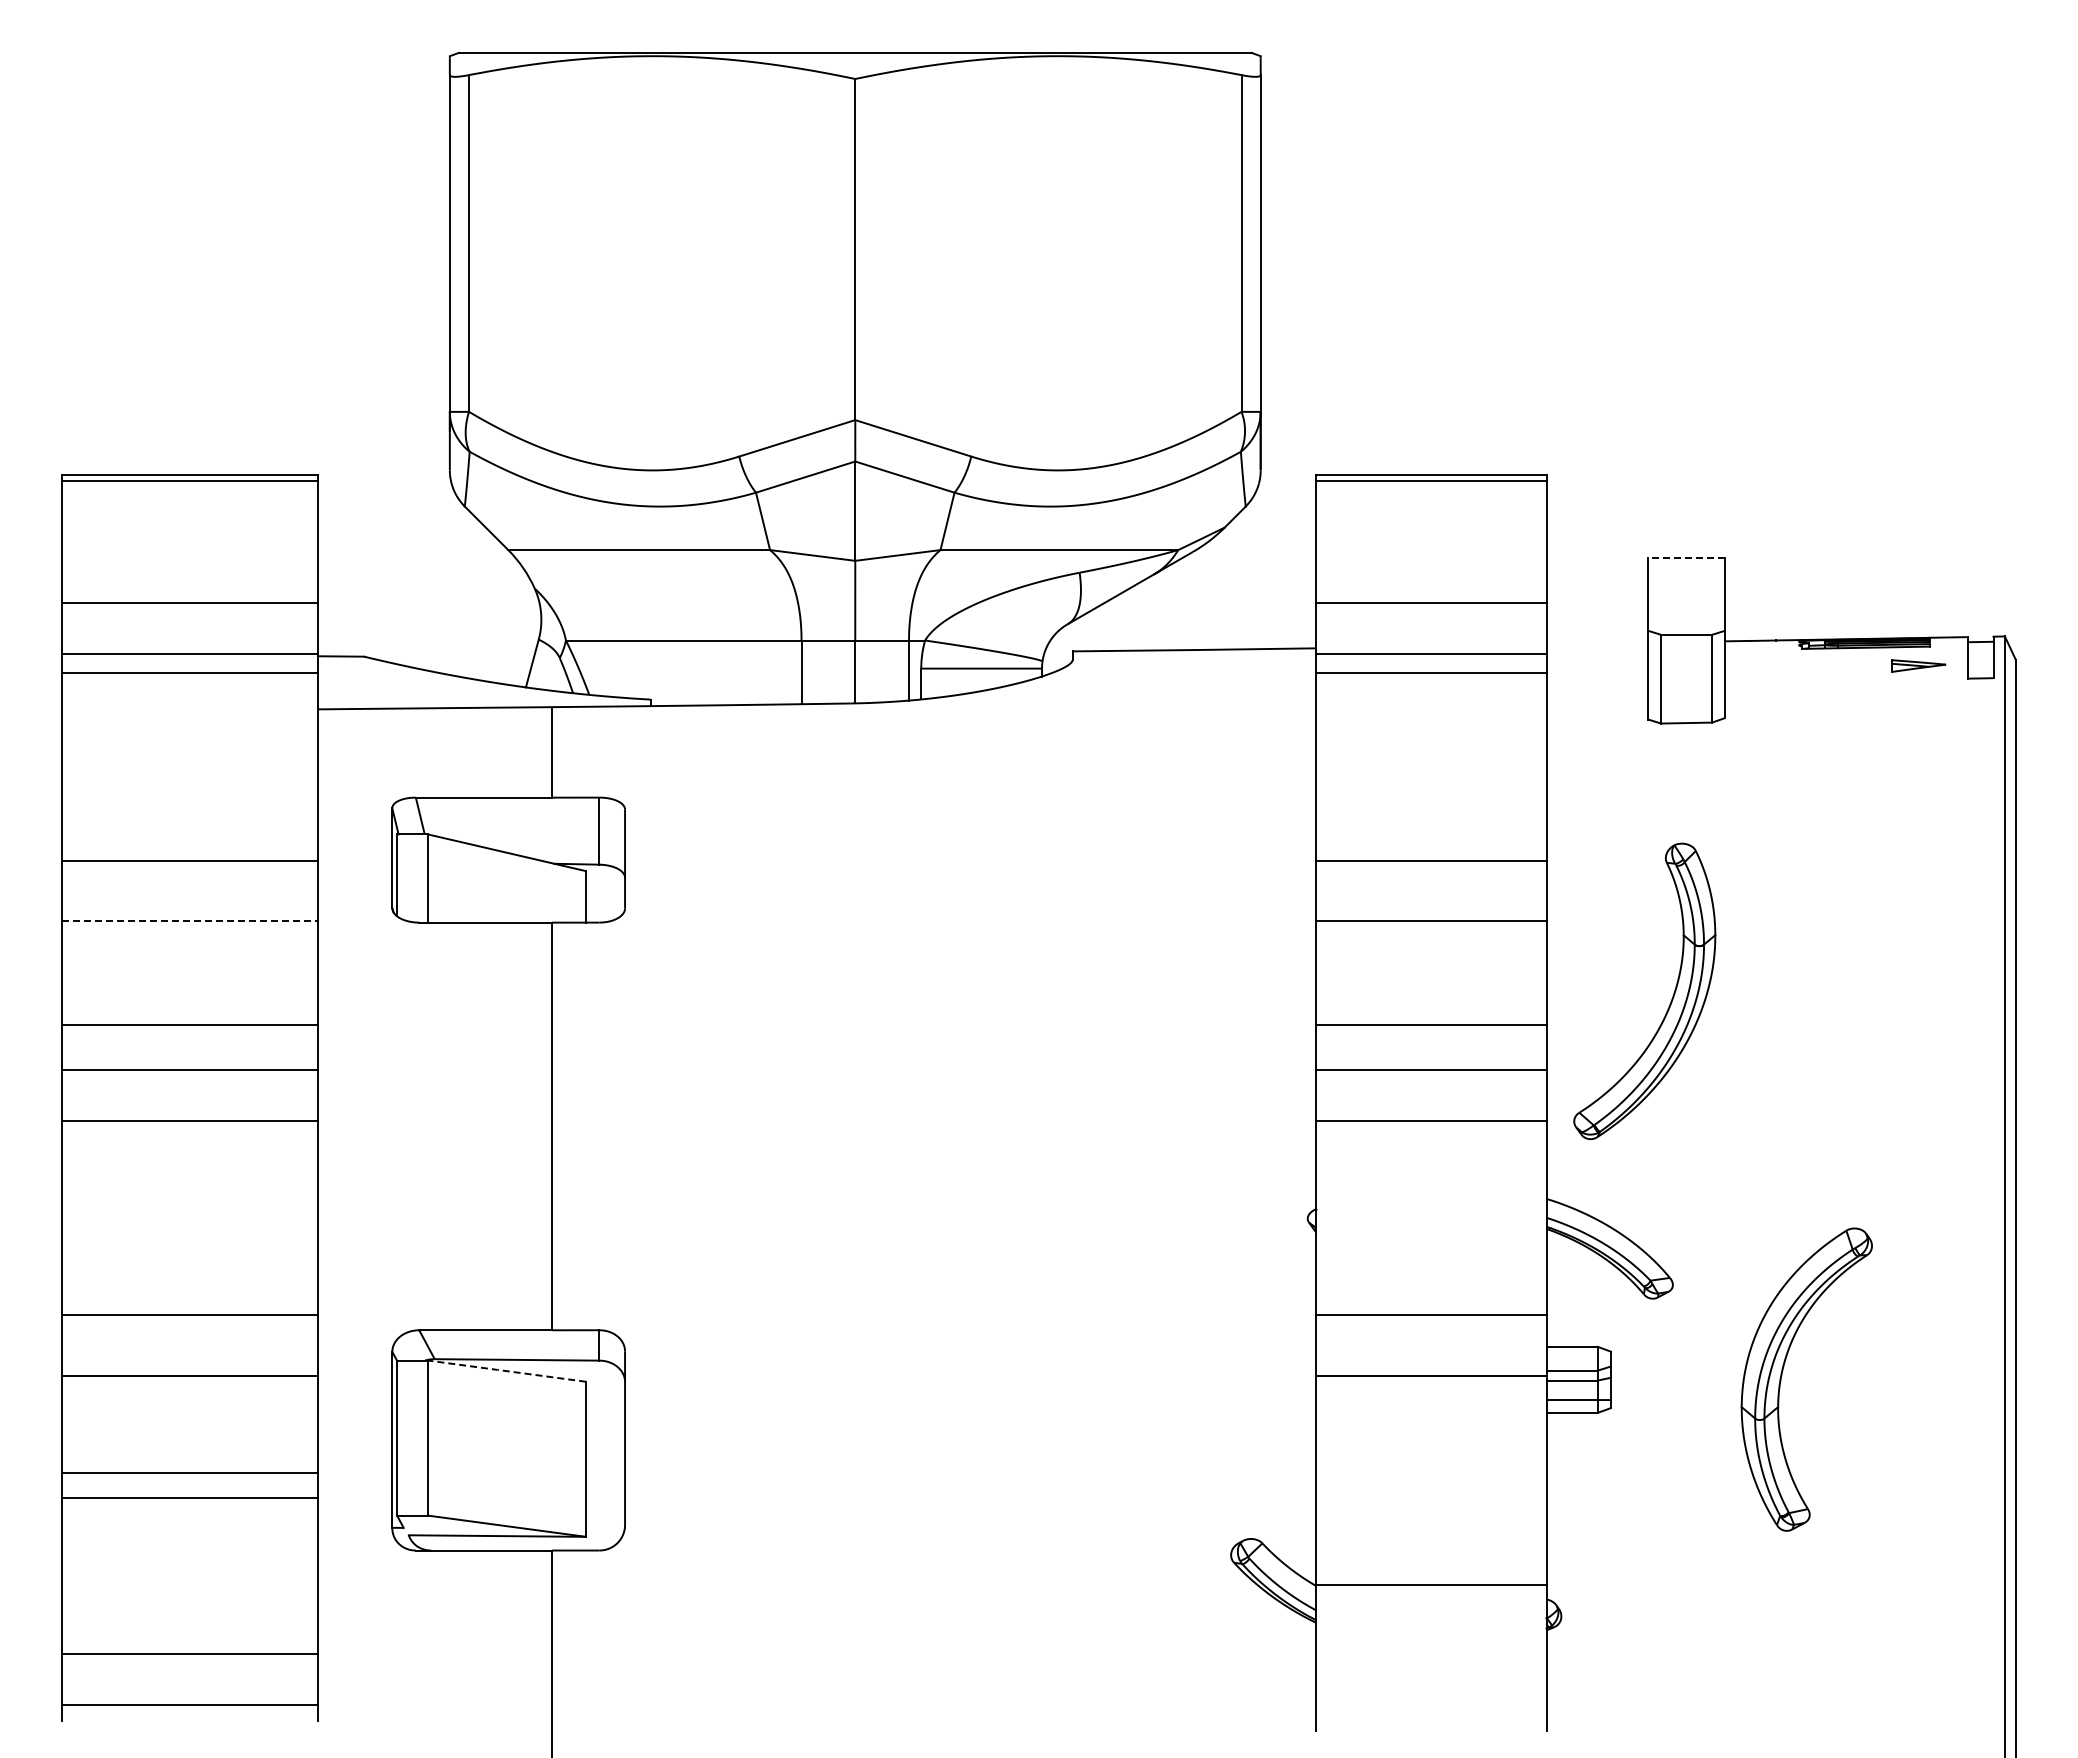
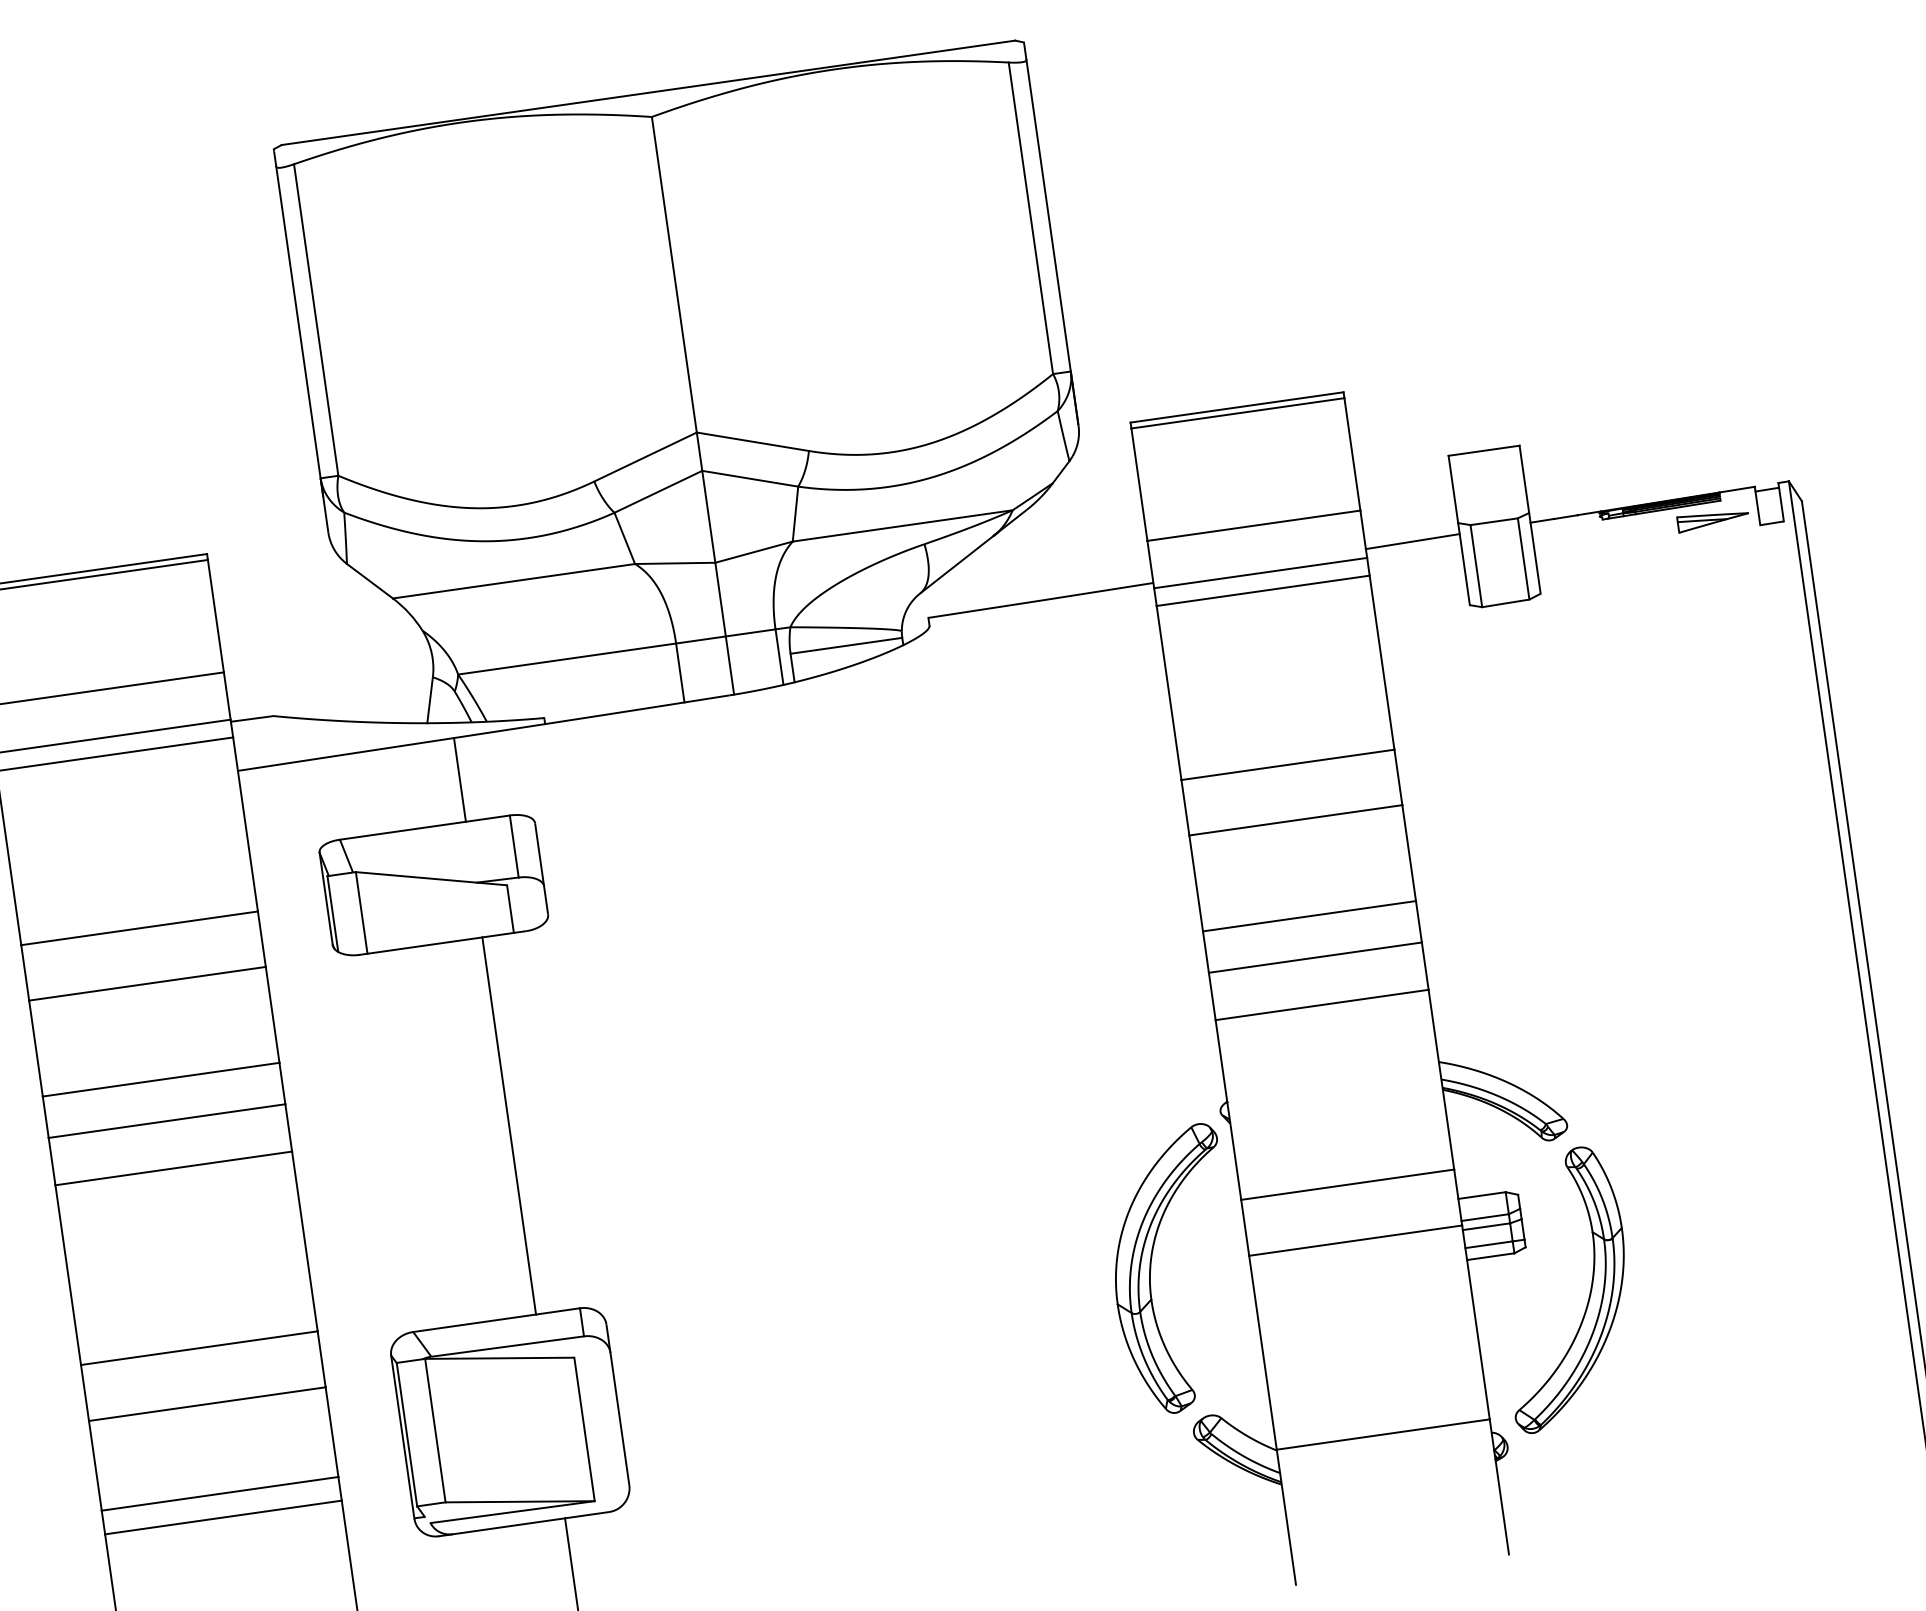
line: (1686, 558) -> (1484, 451), dashed -> solid
line: (1597, 643) -> (1412, 541), added
part: (1918, 665) -> (1712, 519), size x1.43
line: (190, 921) -> (147, 983), dashed -> solid
part: (1670, 1001) -> (1589, 1295), moved
line: (506, 1371) -> (499, 1358), dashed -> solid
part: (1782, 1375) -> (1151, 1269), moved

